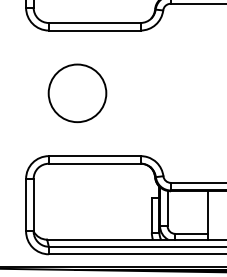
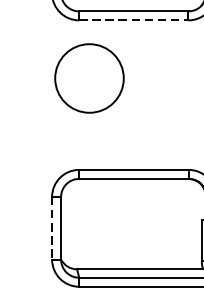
line: (94, 30) -> (133, 20), solid -> dashed
circle: (77, 93) -> (89, 78), moved
line: (26, 205) -> (52, 228), solid -> dashed

